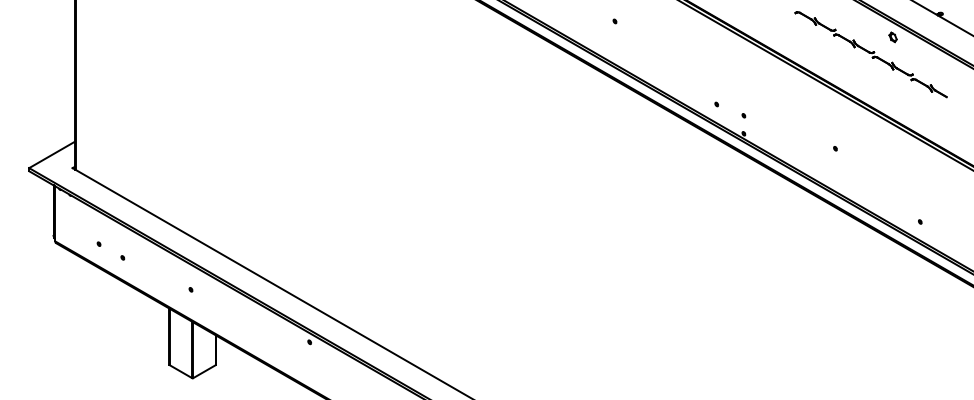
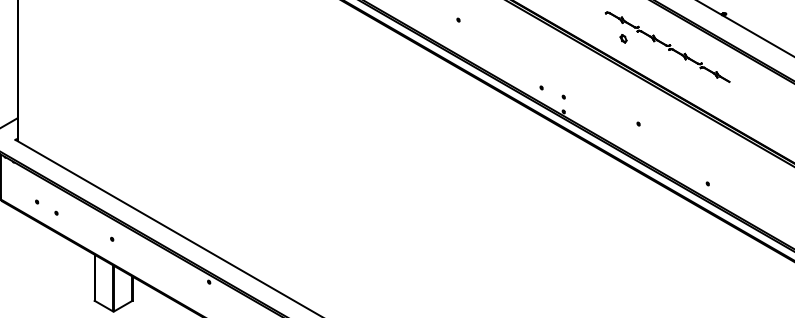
part: (892, 37) -> (623, 38), moved

